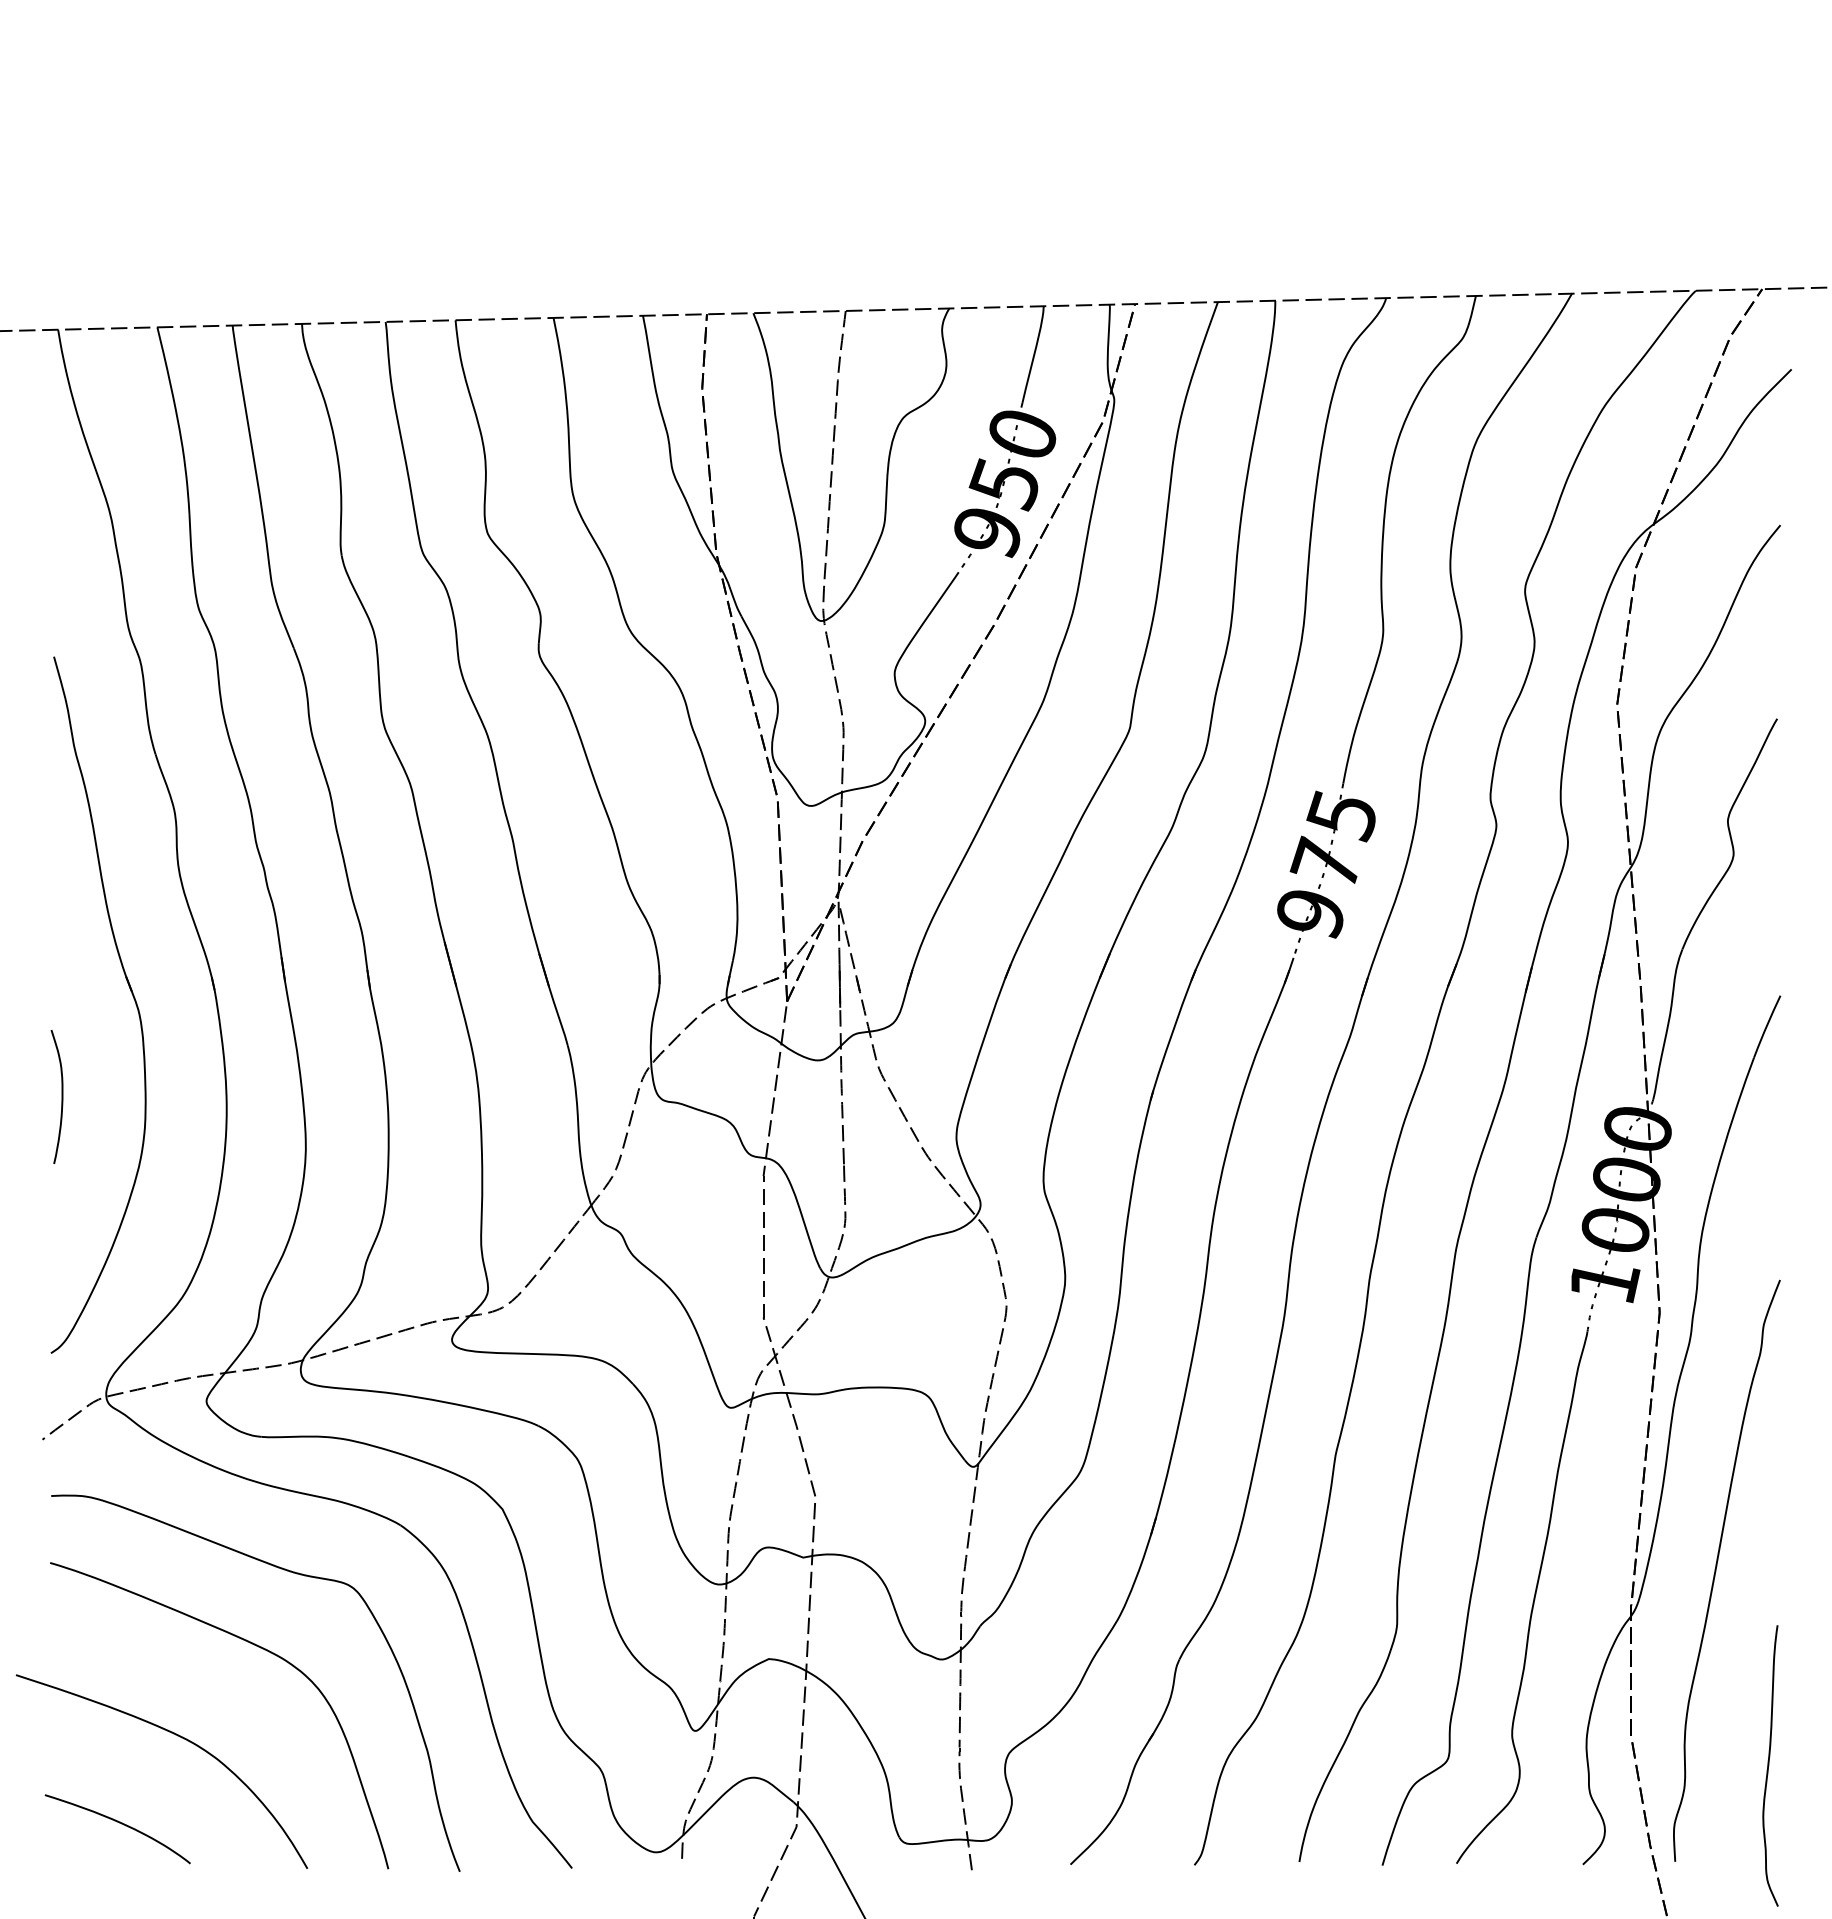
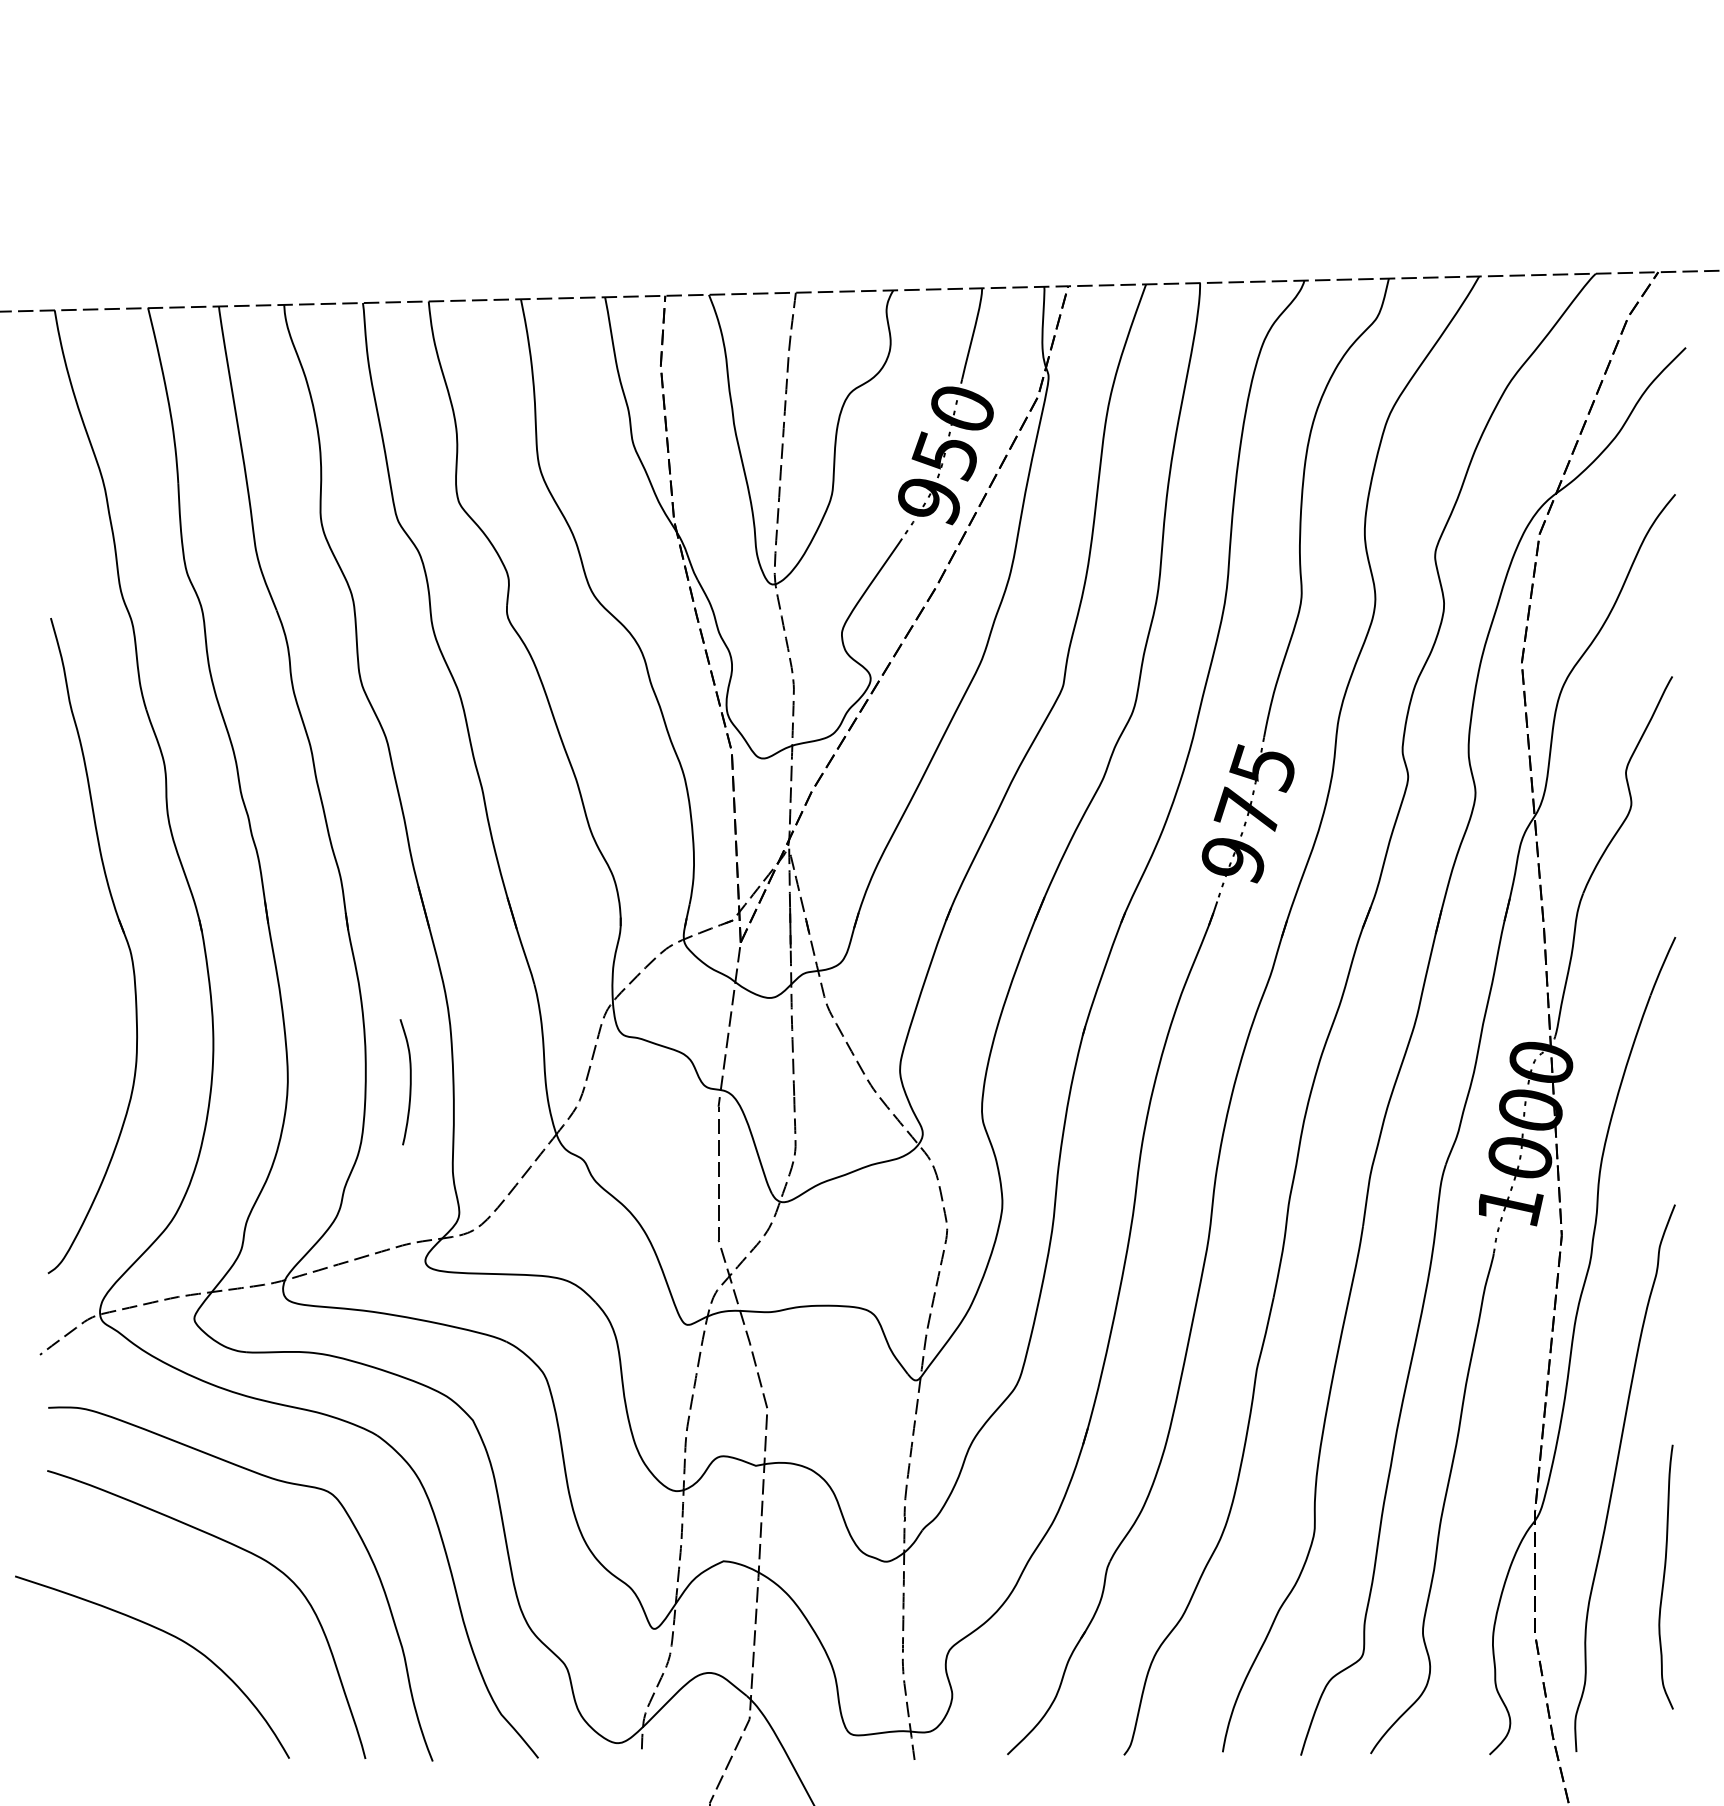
curve: (61, 1096) -> (409, 1081), moved
curve: (1769, 1765) -> (1665, 1576), moved
curve: (119, 1823) -> (112, 1716), removed

